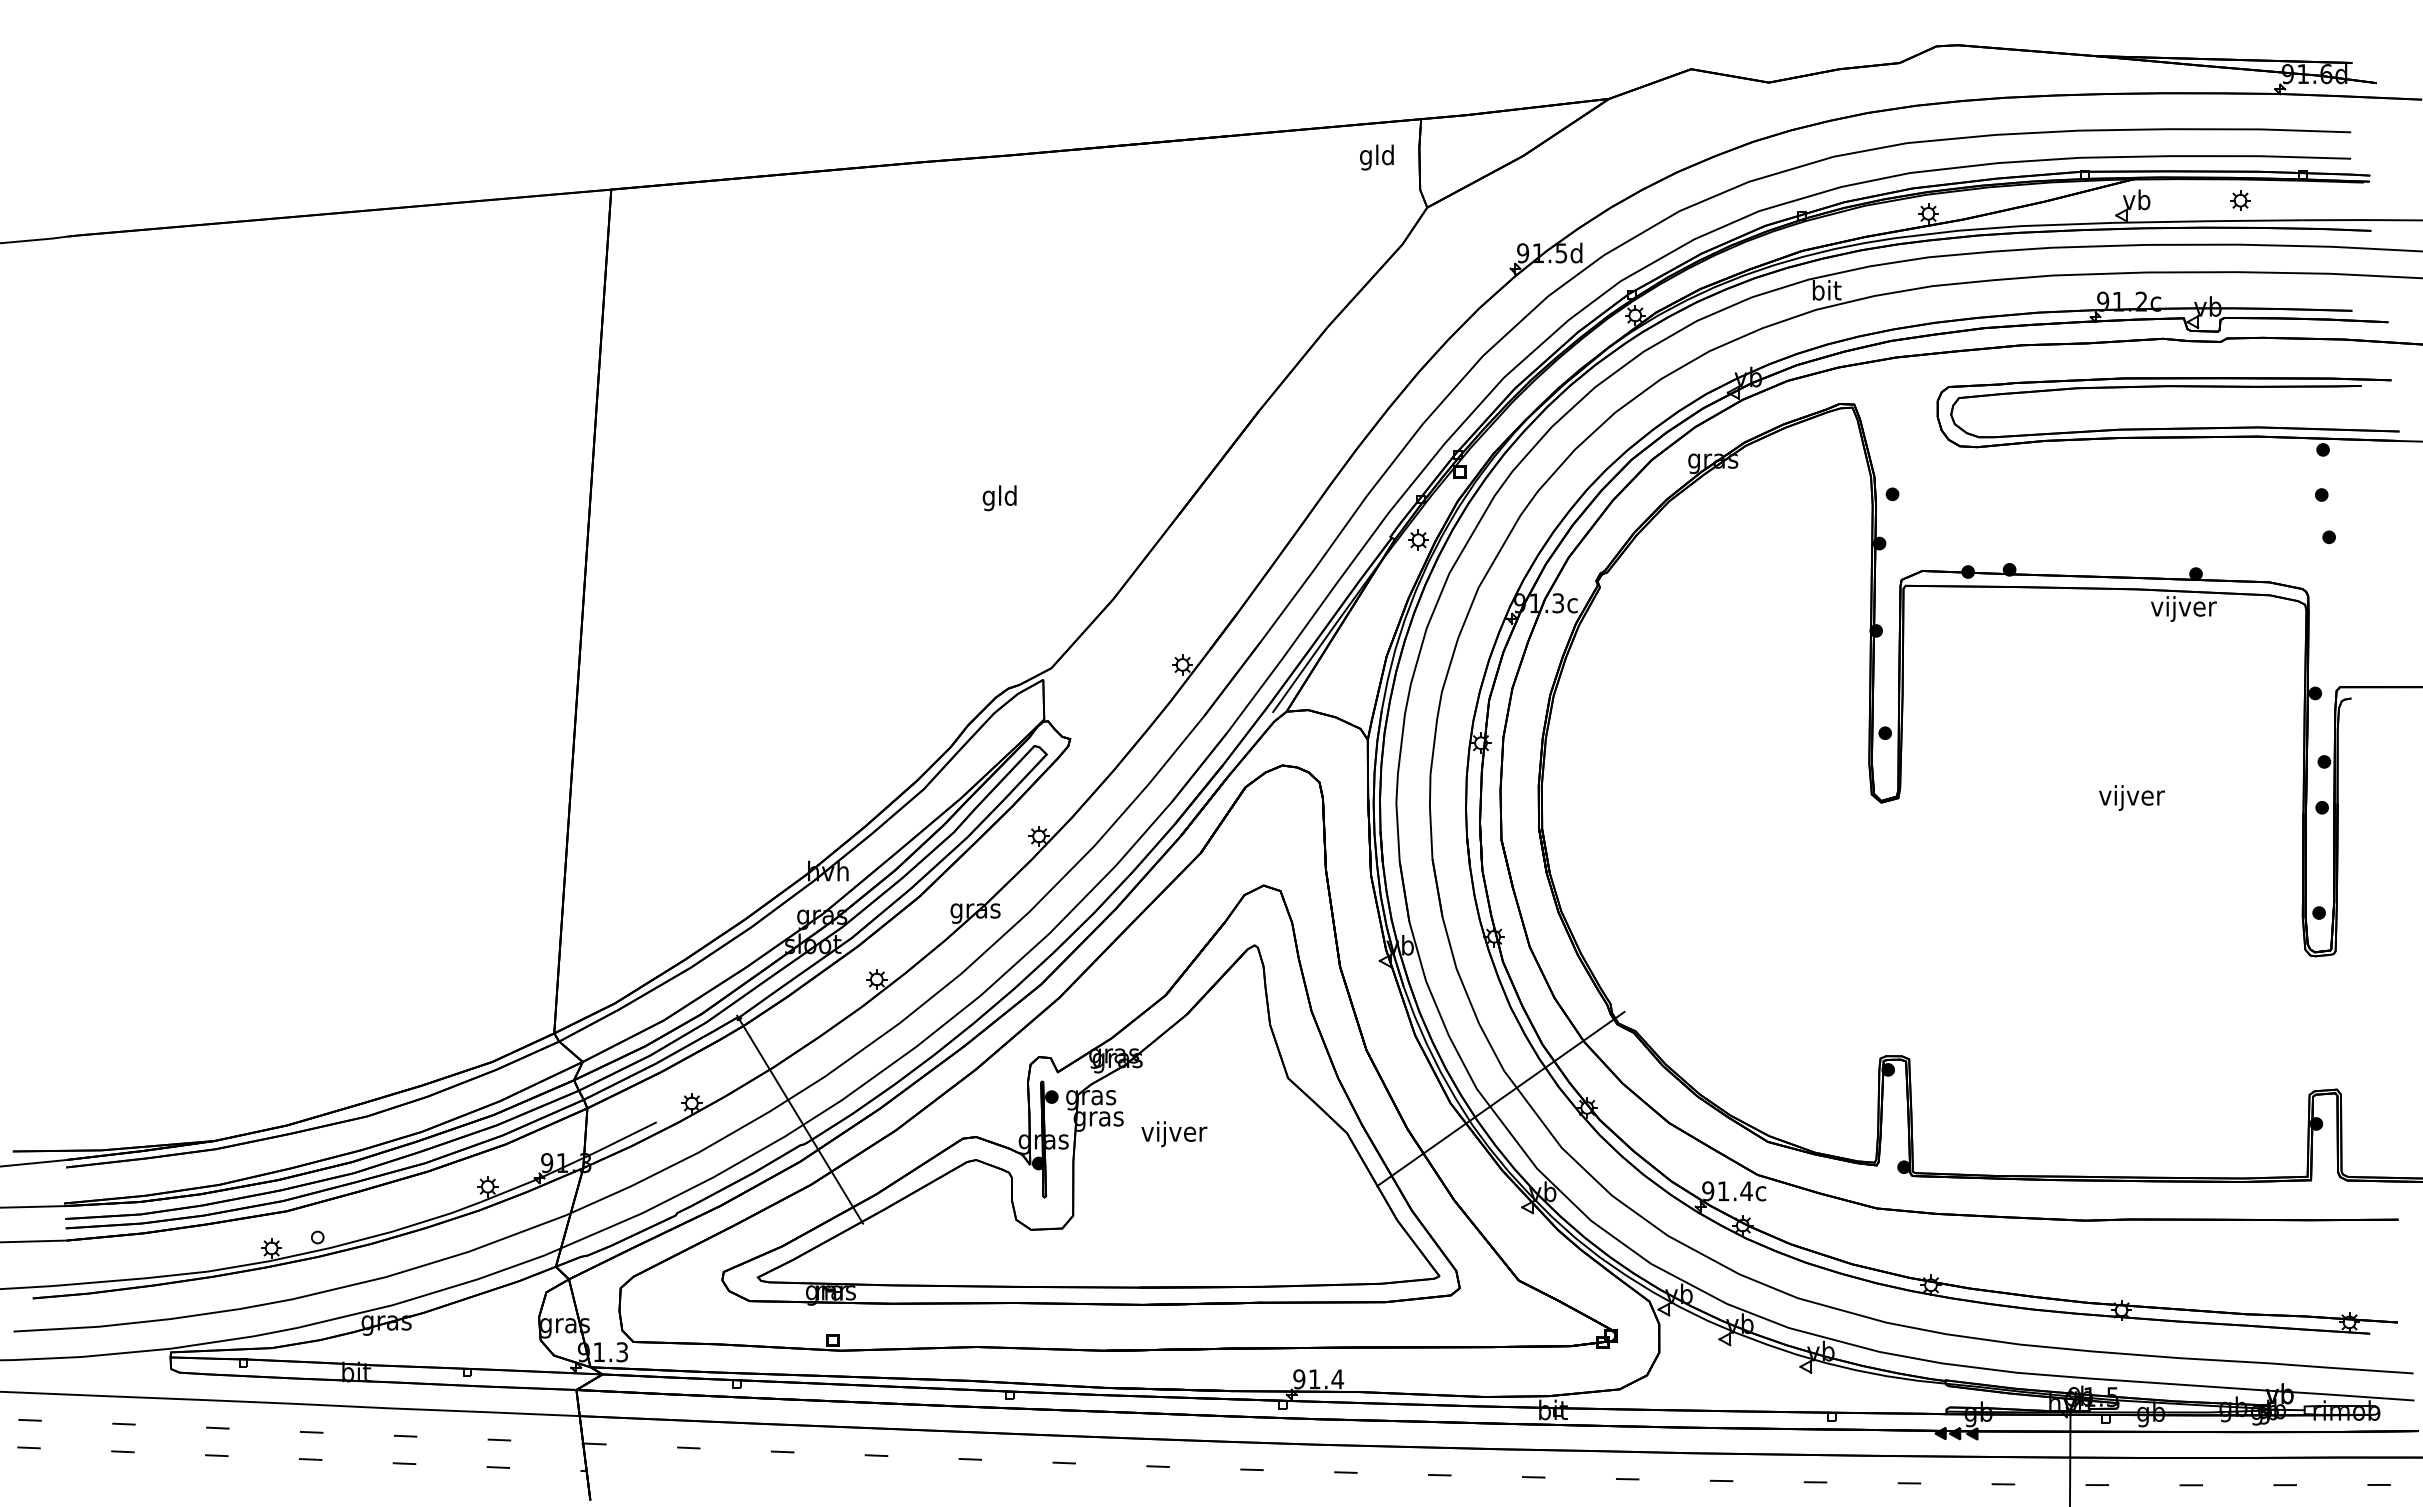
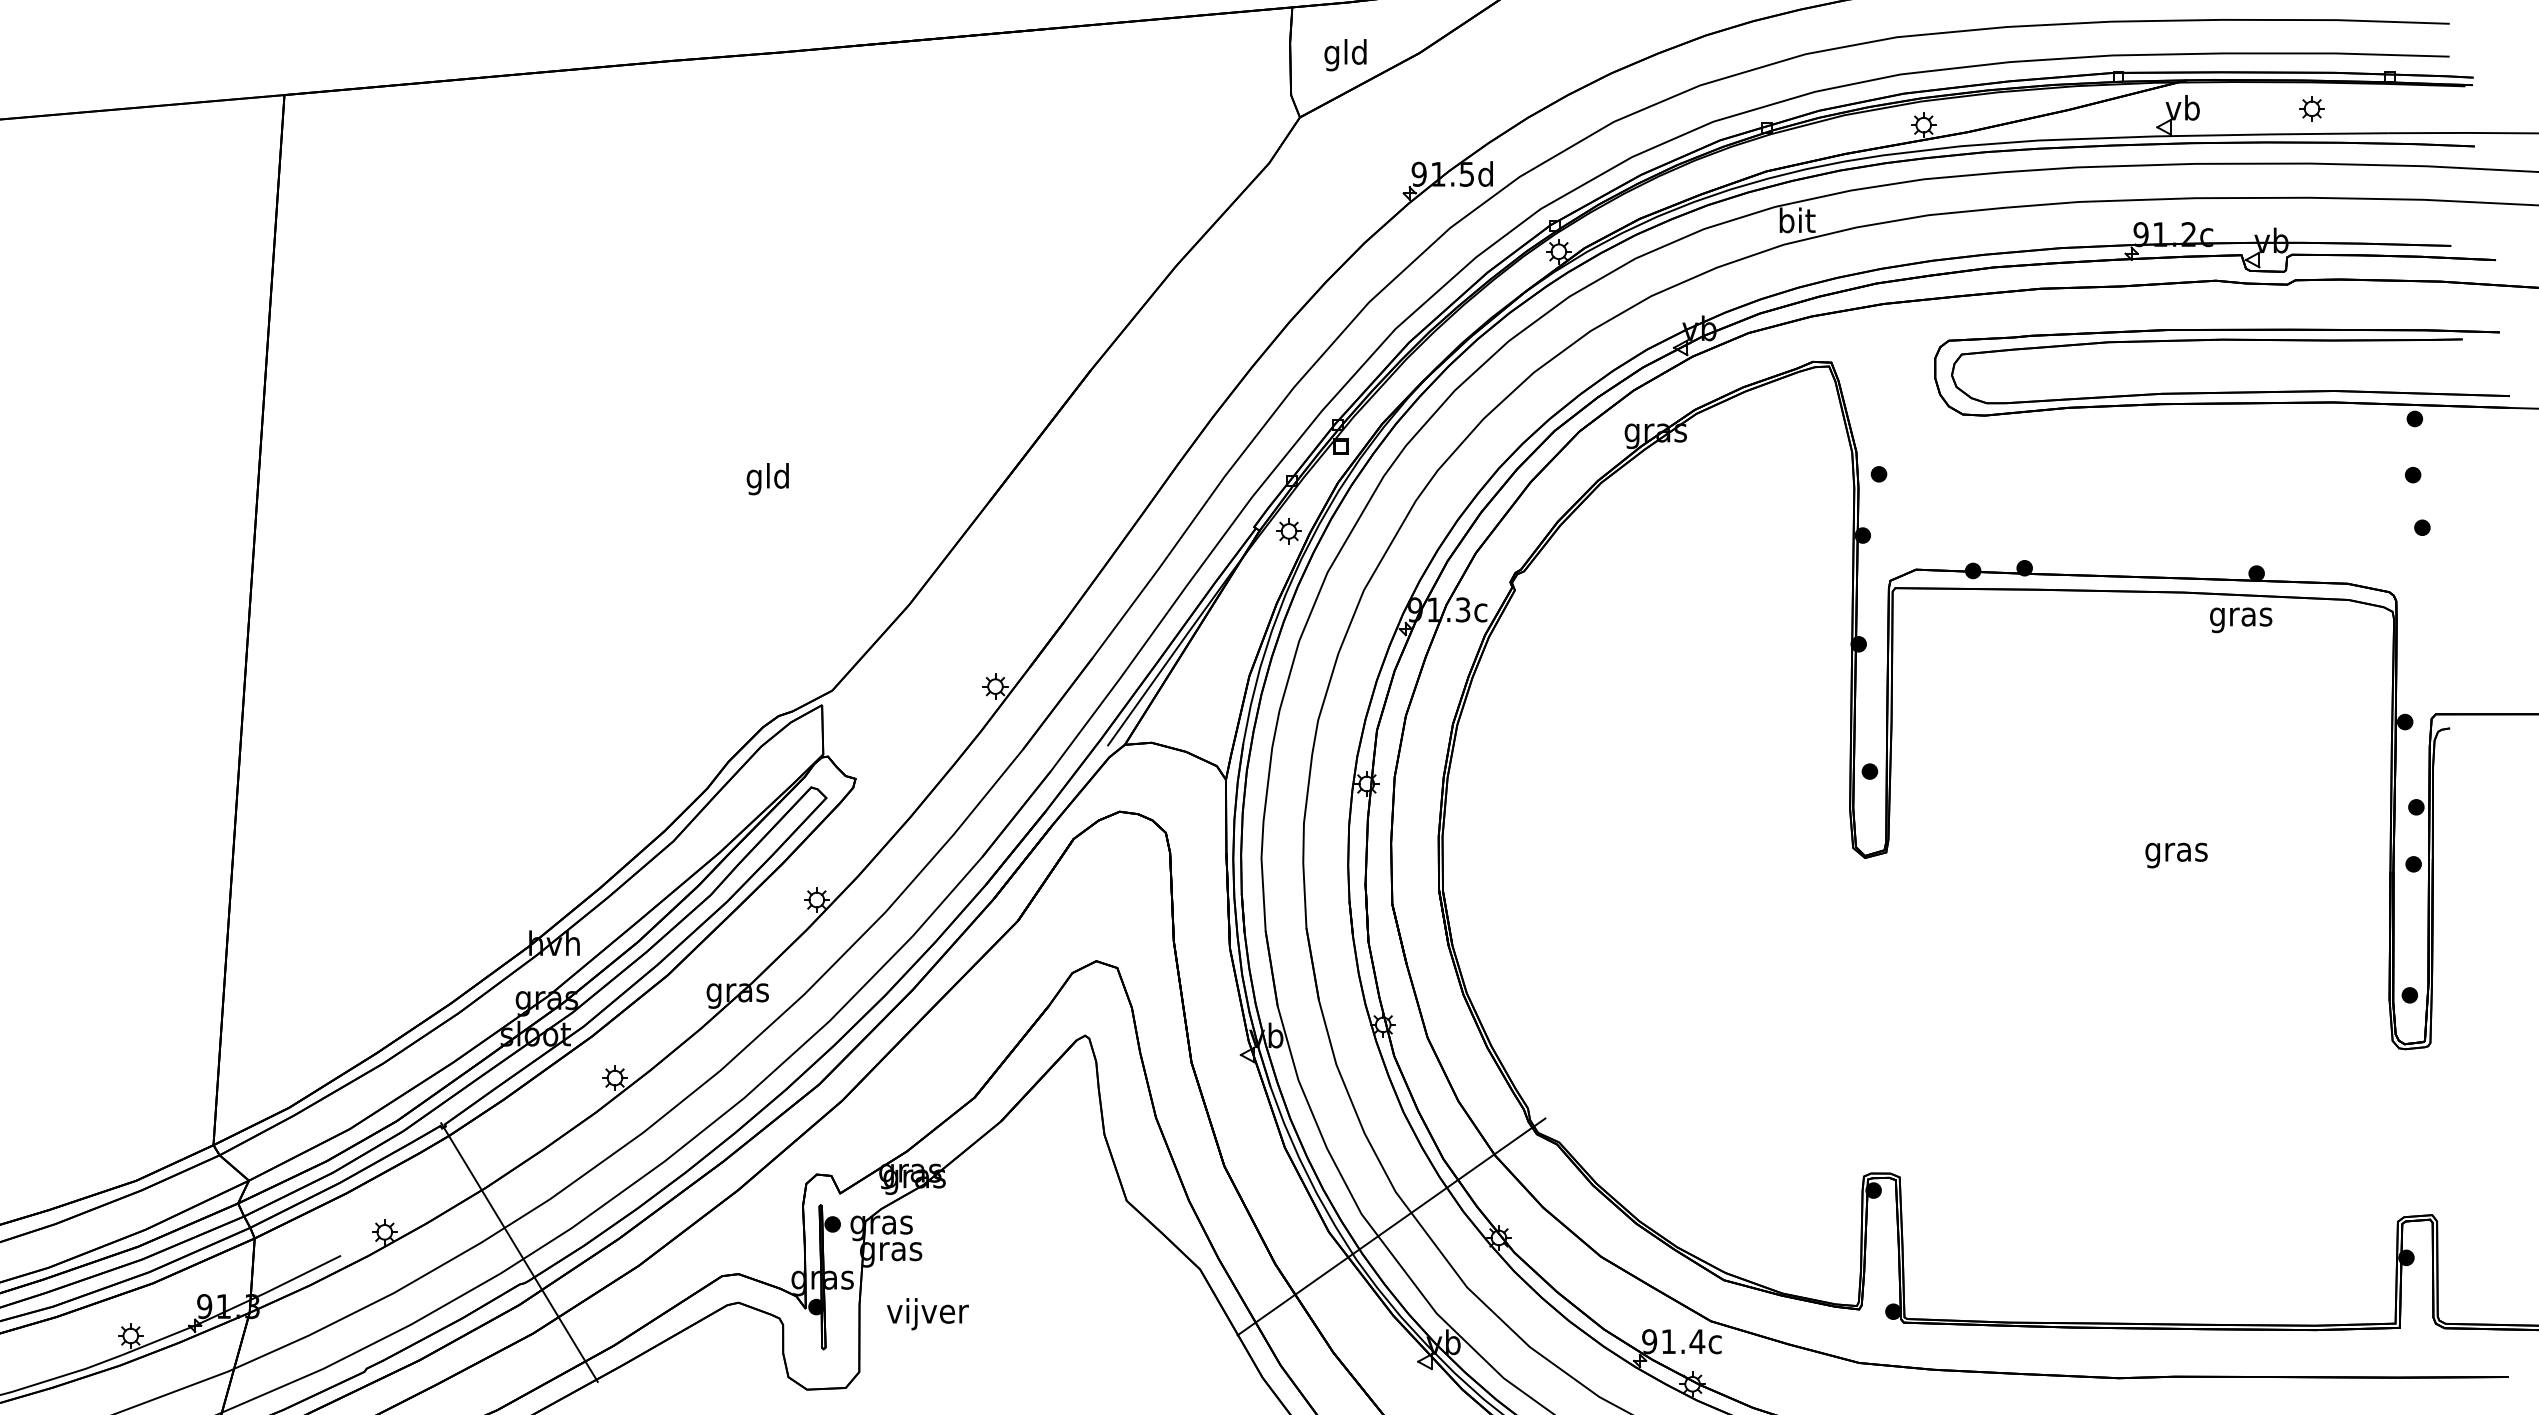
text: (1376, 157) -> (1345, 55), moved
text: (2183, 608) -> (2241, 616), vijver -> gras
text: (2131, 797) -> (2176, 851), vijver -> gras
text: (1174, 1134) -> (928, 1314), moved

